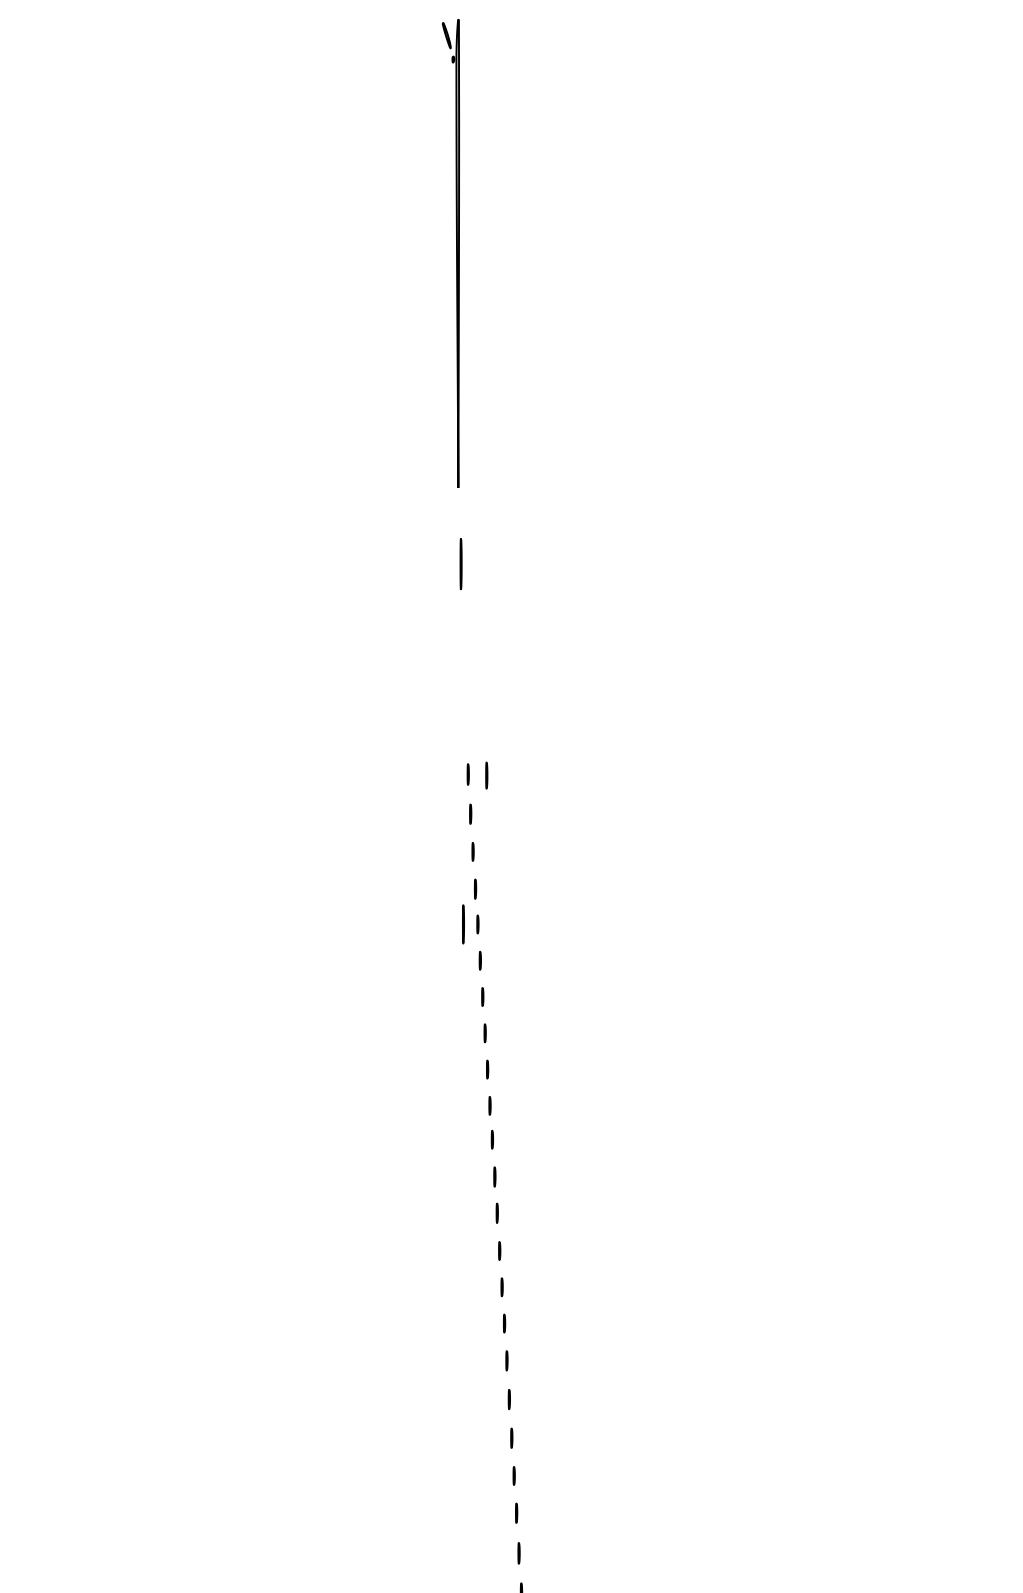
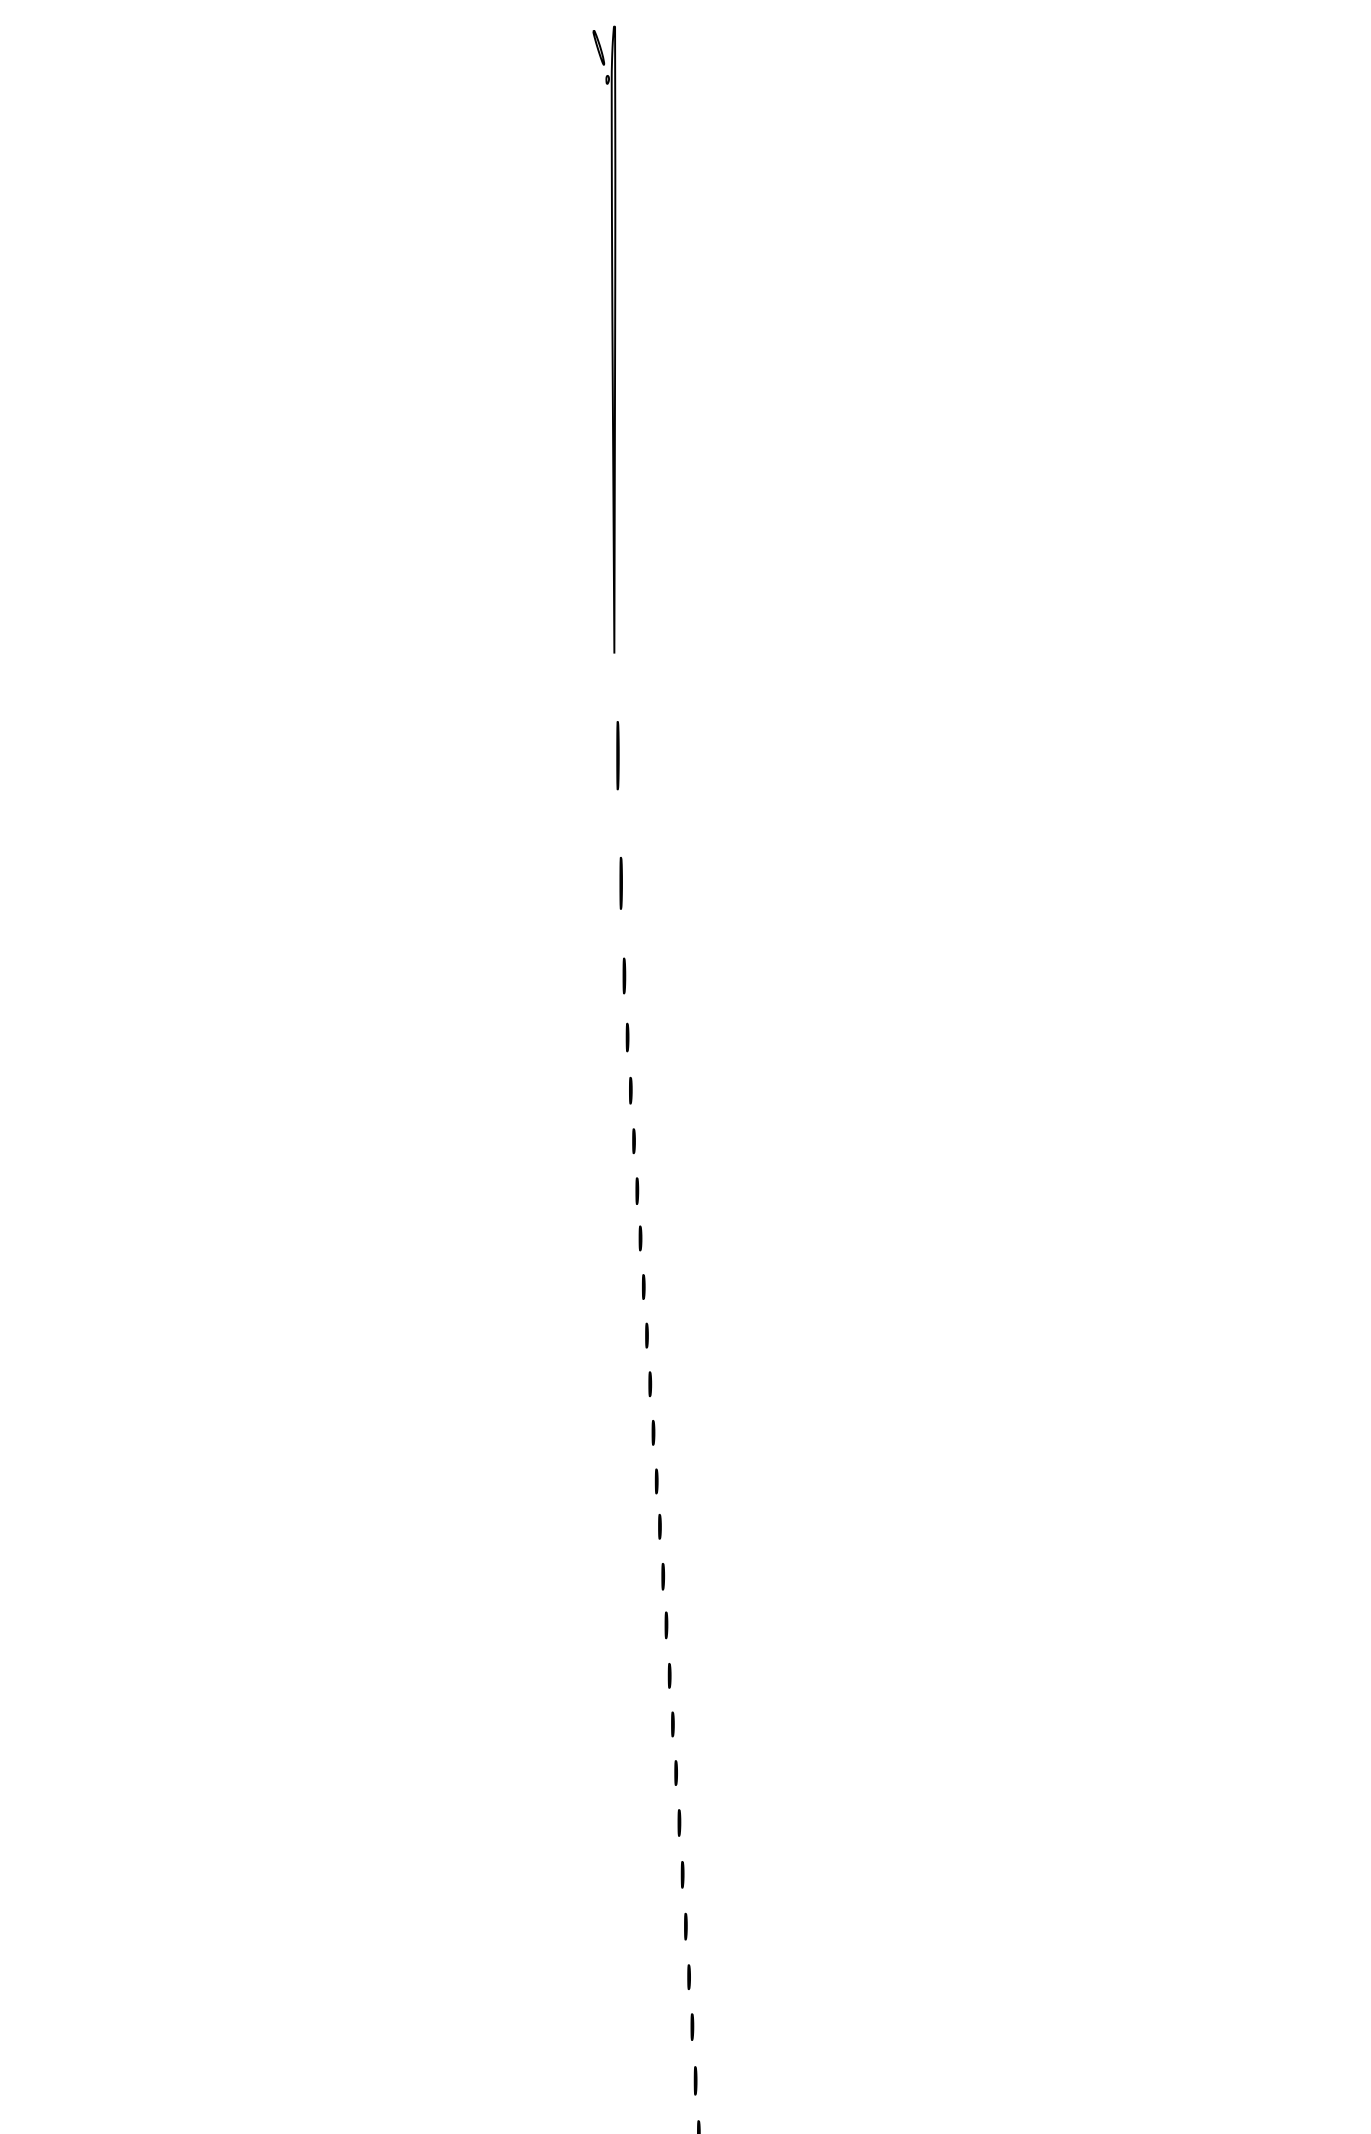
line: (486, 775) -> (624, 975), moved
line: (462, 924) -> (620, 883), moved

